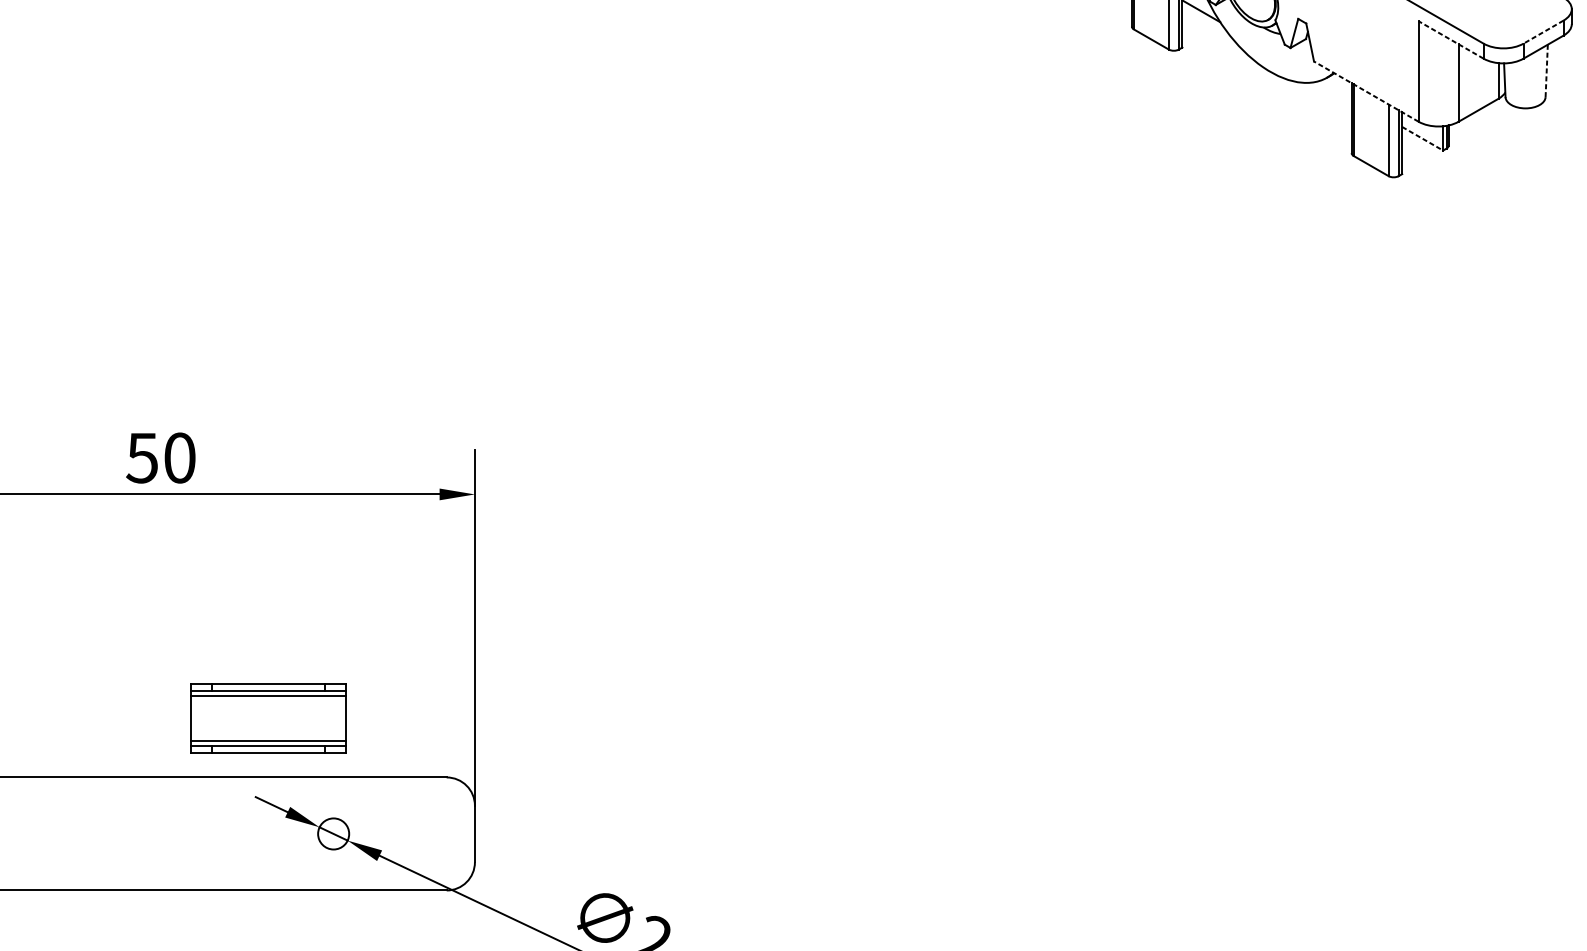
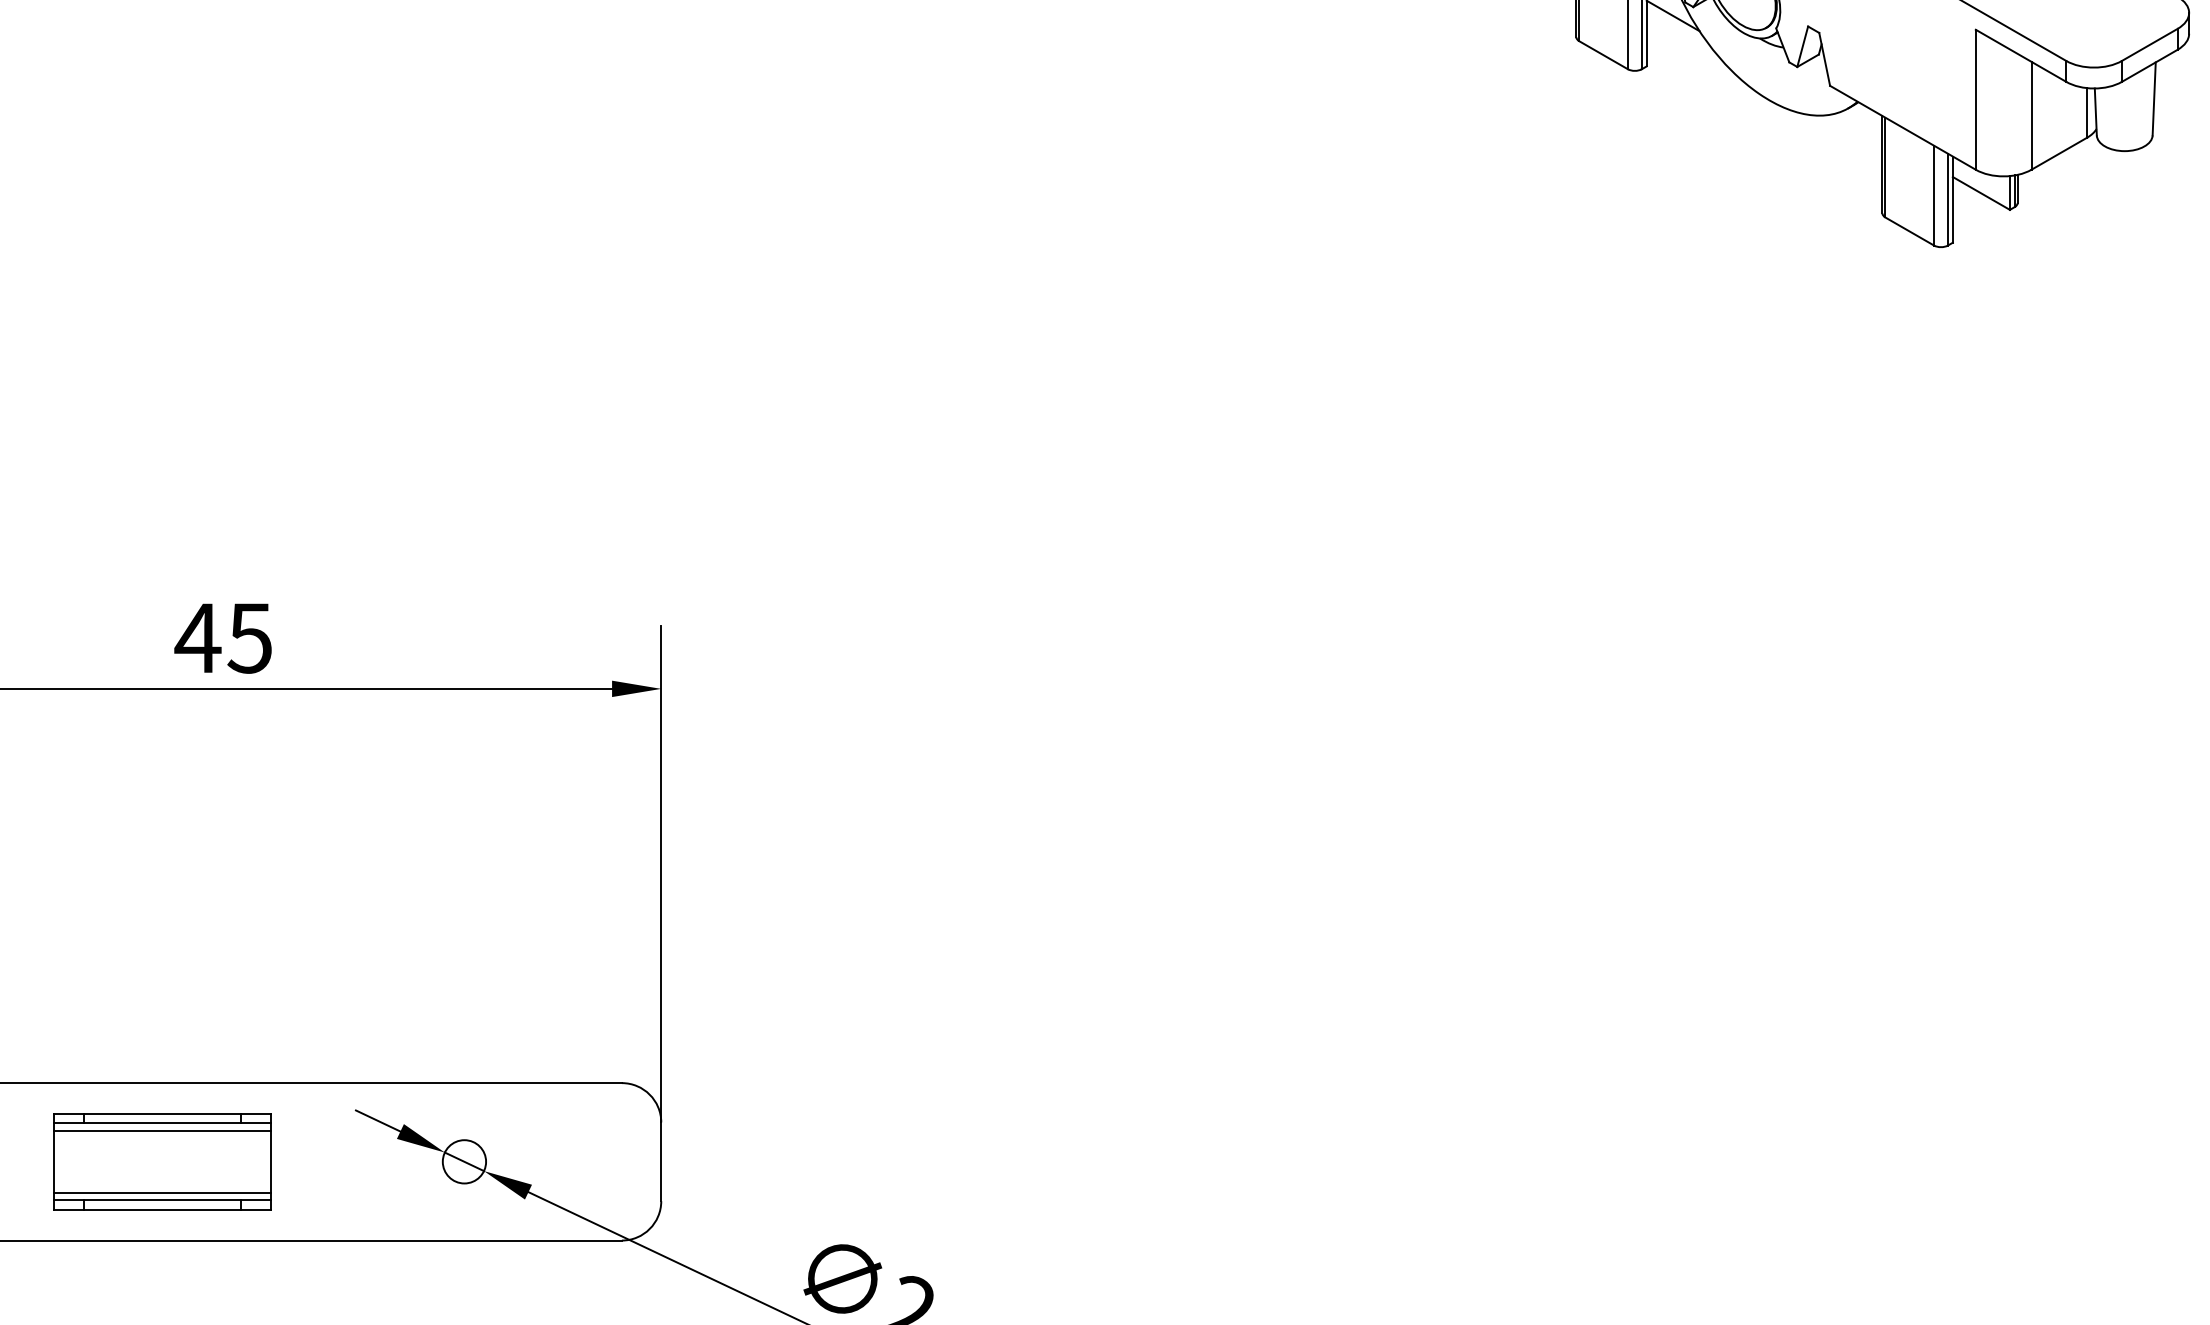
line: (1543, 32) -> (2149, 45), dashed -> solid
line: (1450, 39) -> (2020, 55), dashed -> solid
line: (1546, 70) -> (2154, 98), dashed -> solid
line: (1366, 91) -> (1902, 127), dashed -> solid
line: (1422, 138) -> (1981, 193), dashed -> solid
text: (160, 457) -> (223, 637), 50 -> 45
part: (268, 718) -> (162, 1161), moved

